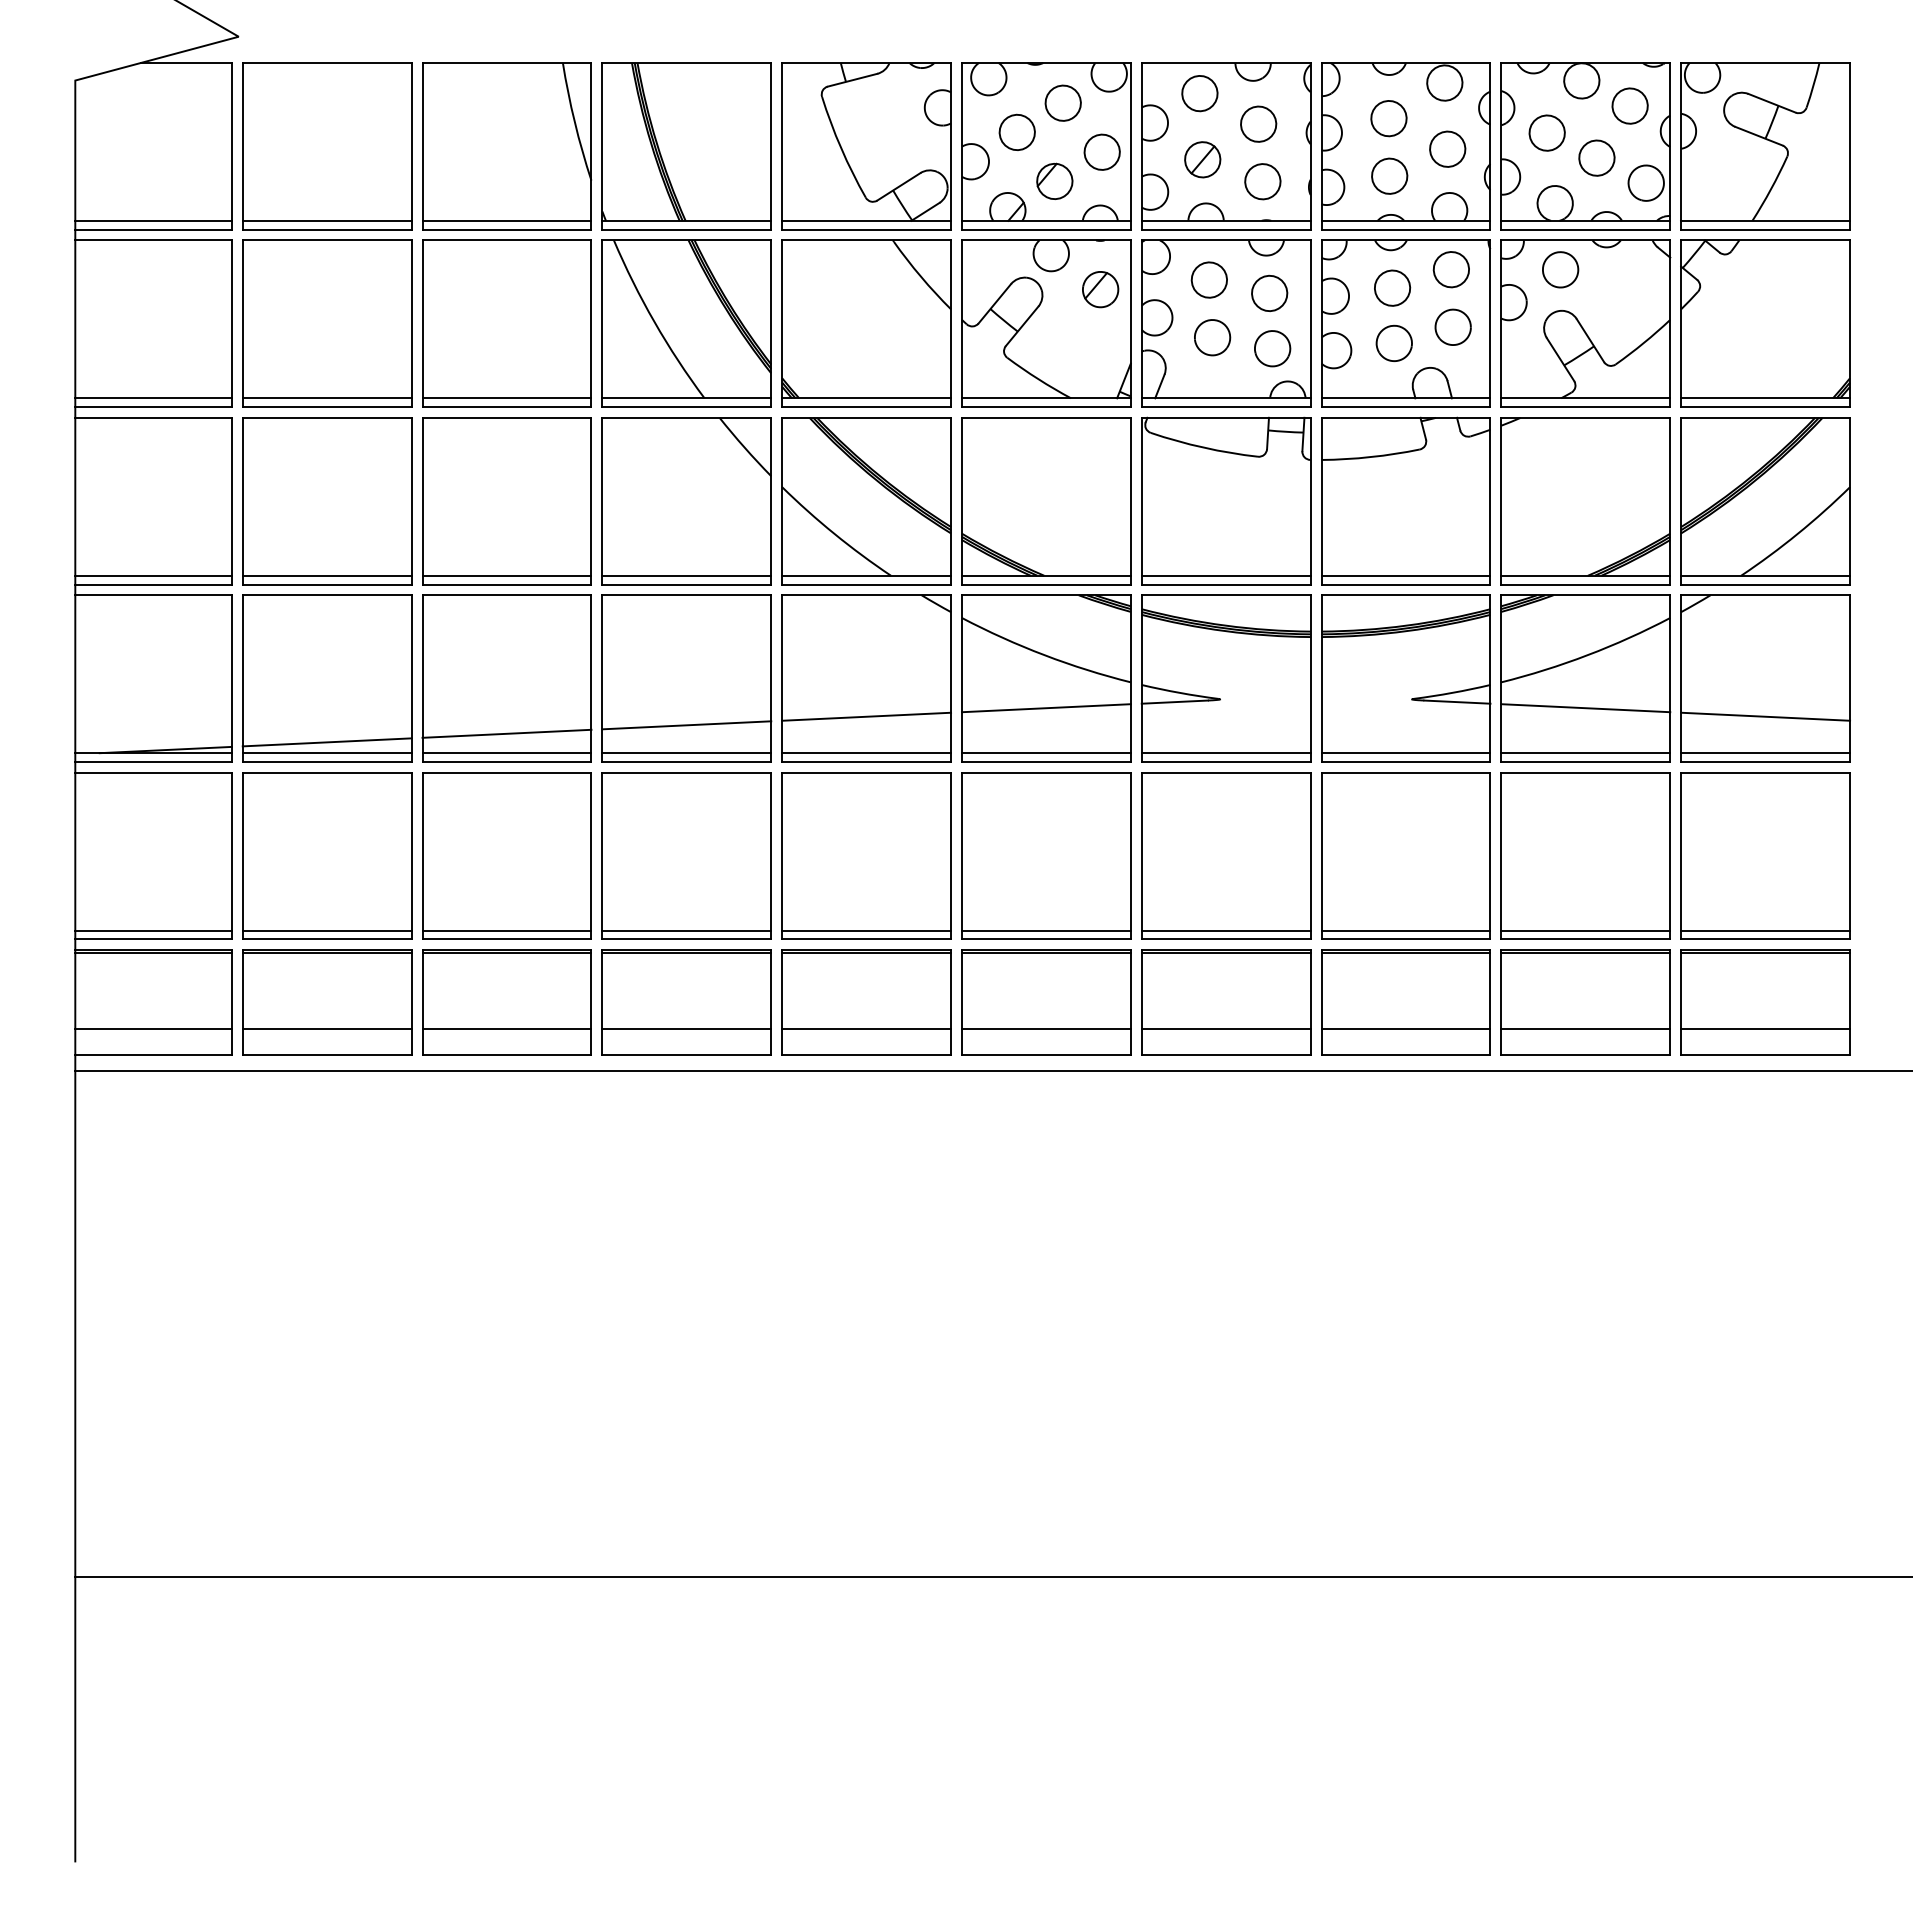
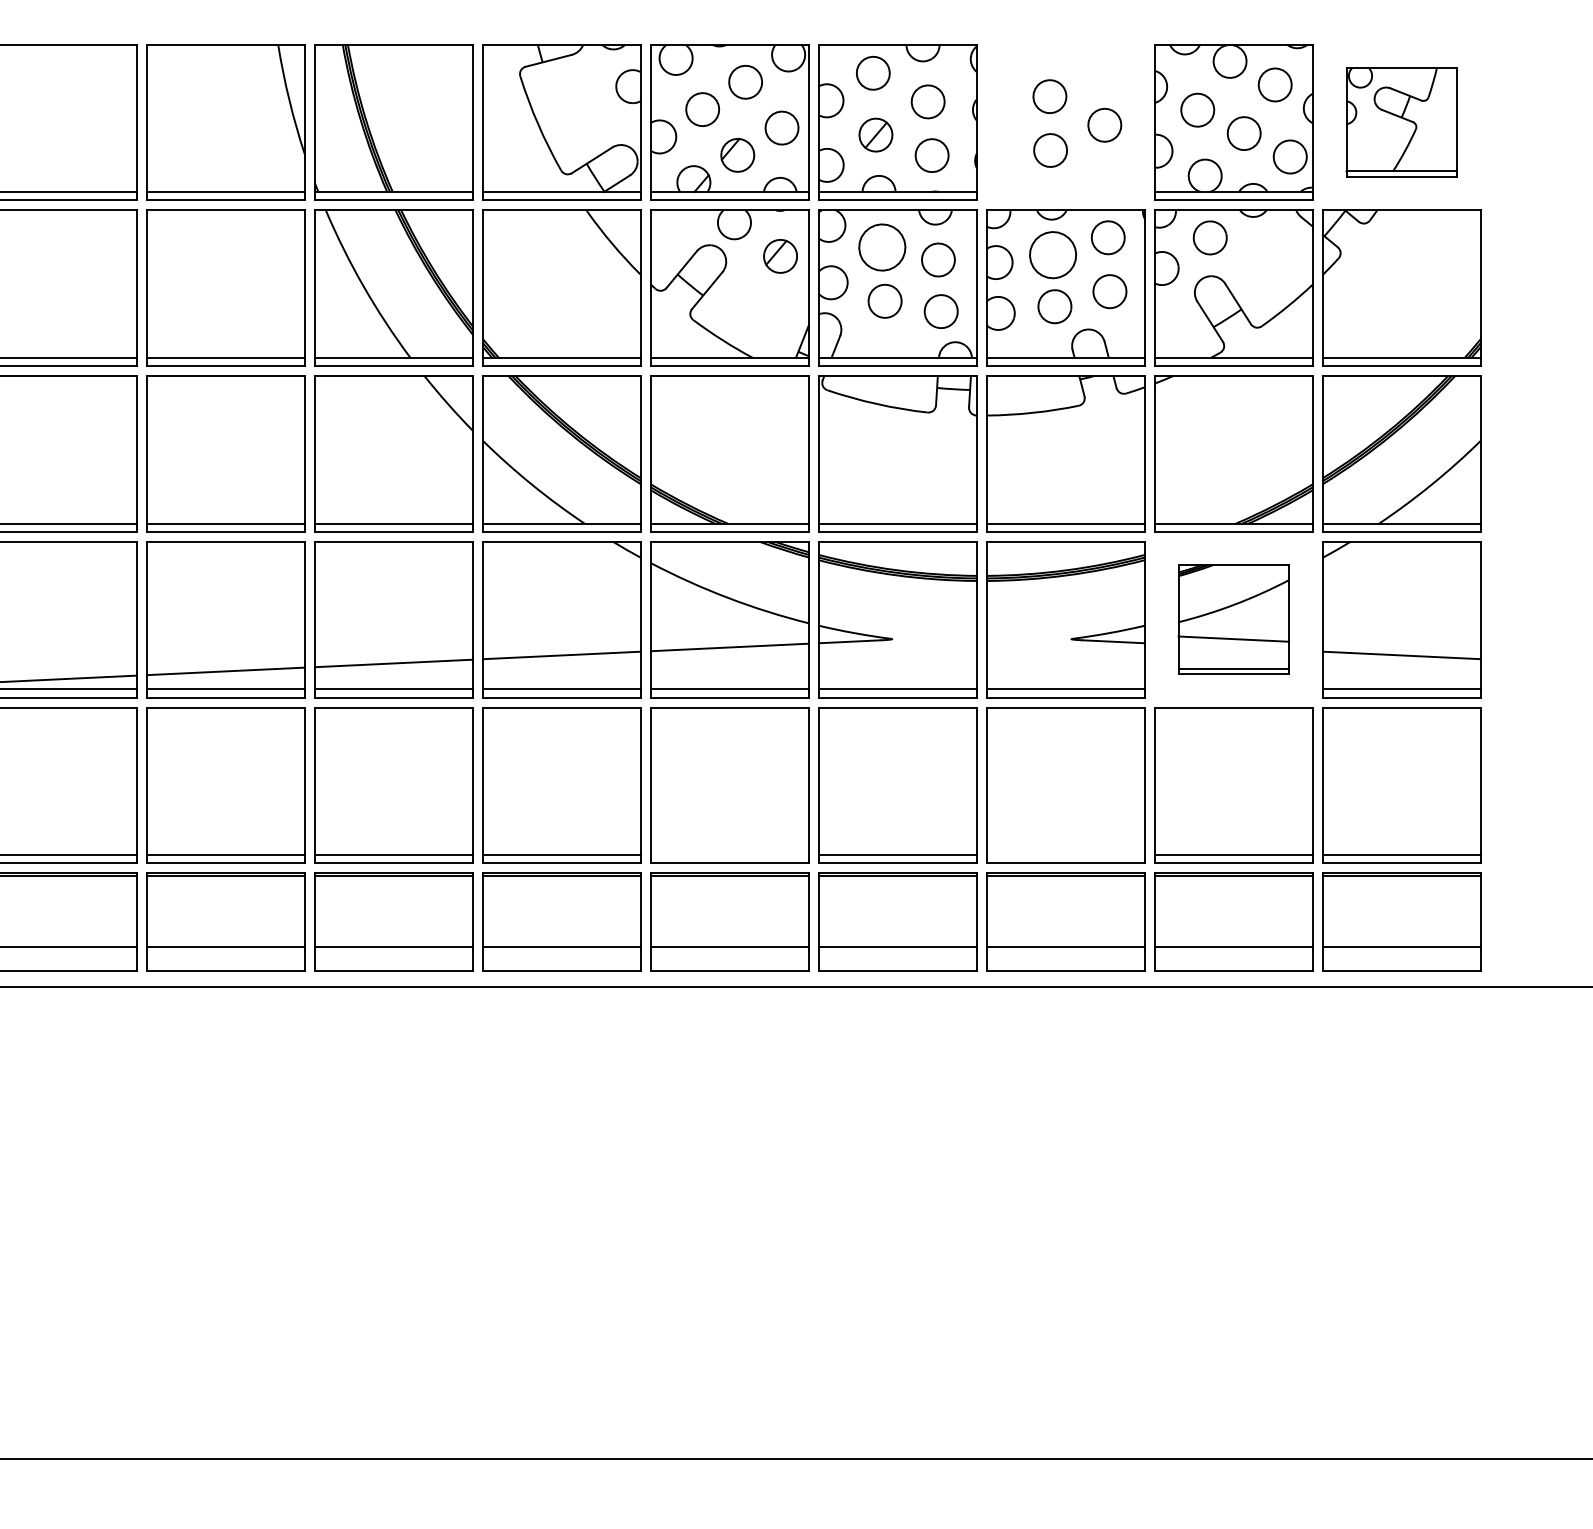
part: (1405, 146) -> (1065, 122), removed
part: (1765, 146) -> (1401, 122), size x0.7
part: (1208, 279) -> (881, 246), size x1.4
part: (1392, 287) -> (1053, 254), size x1.4
part: (1585, 678) -> (1233, 619), size x0.7
line: (1045, 930) -> (729, 855), removed
line: (1405, 930) -> (1065, 855), removed

